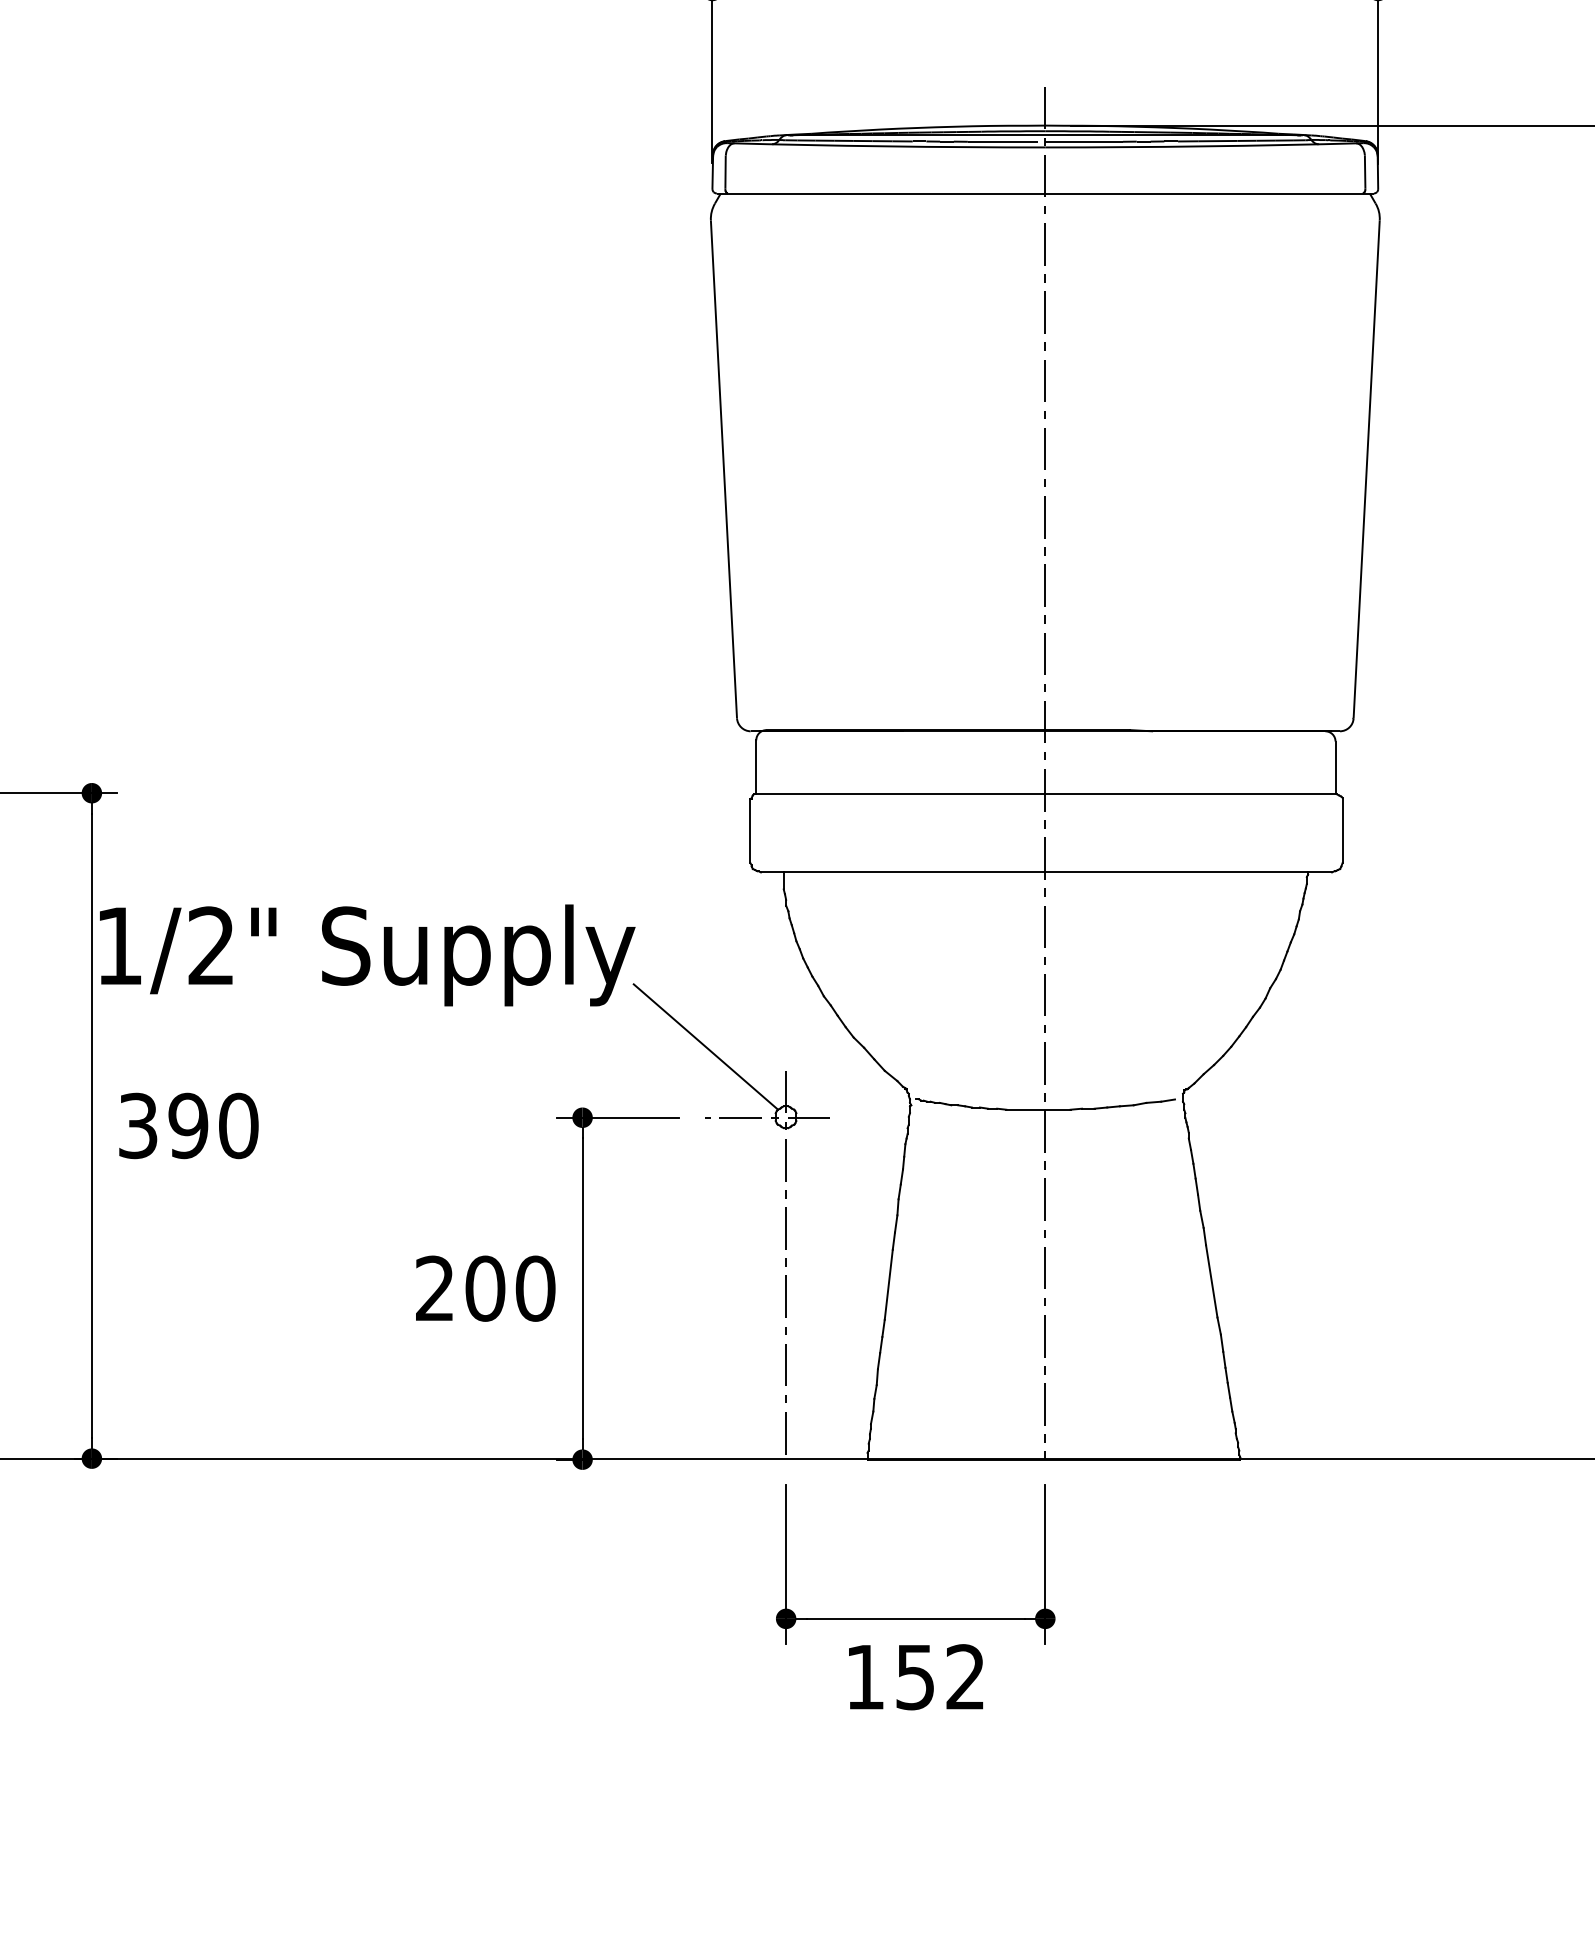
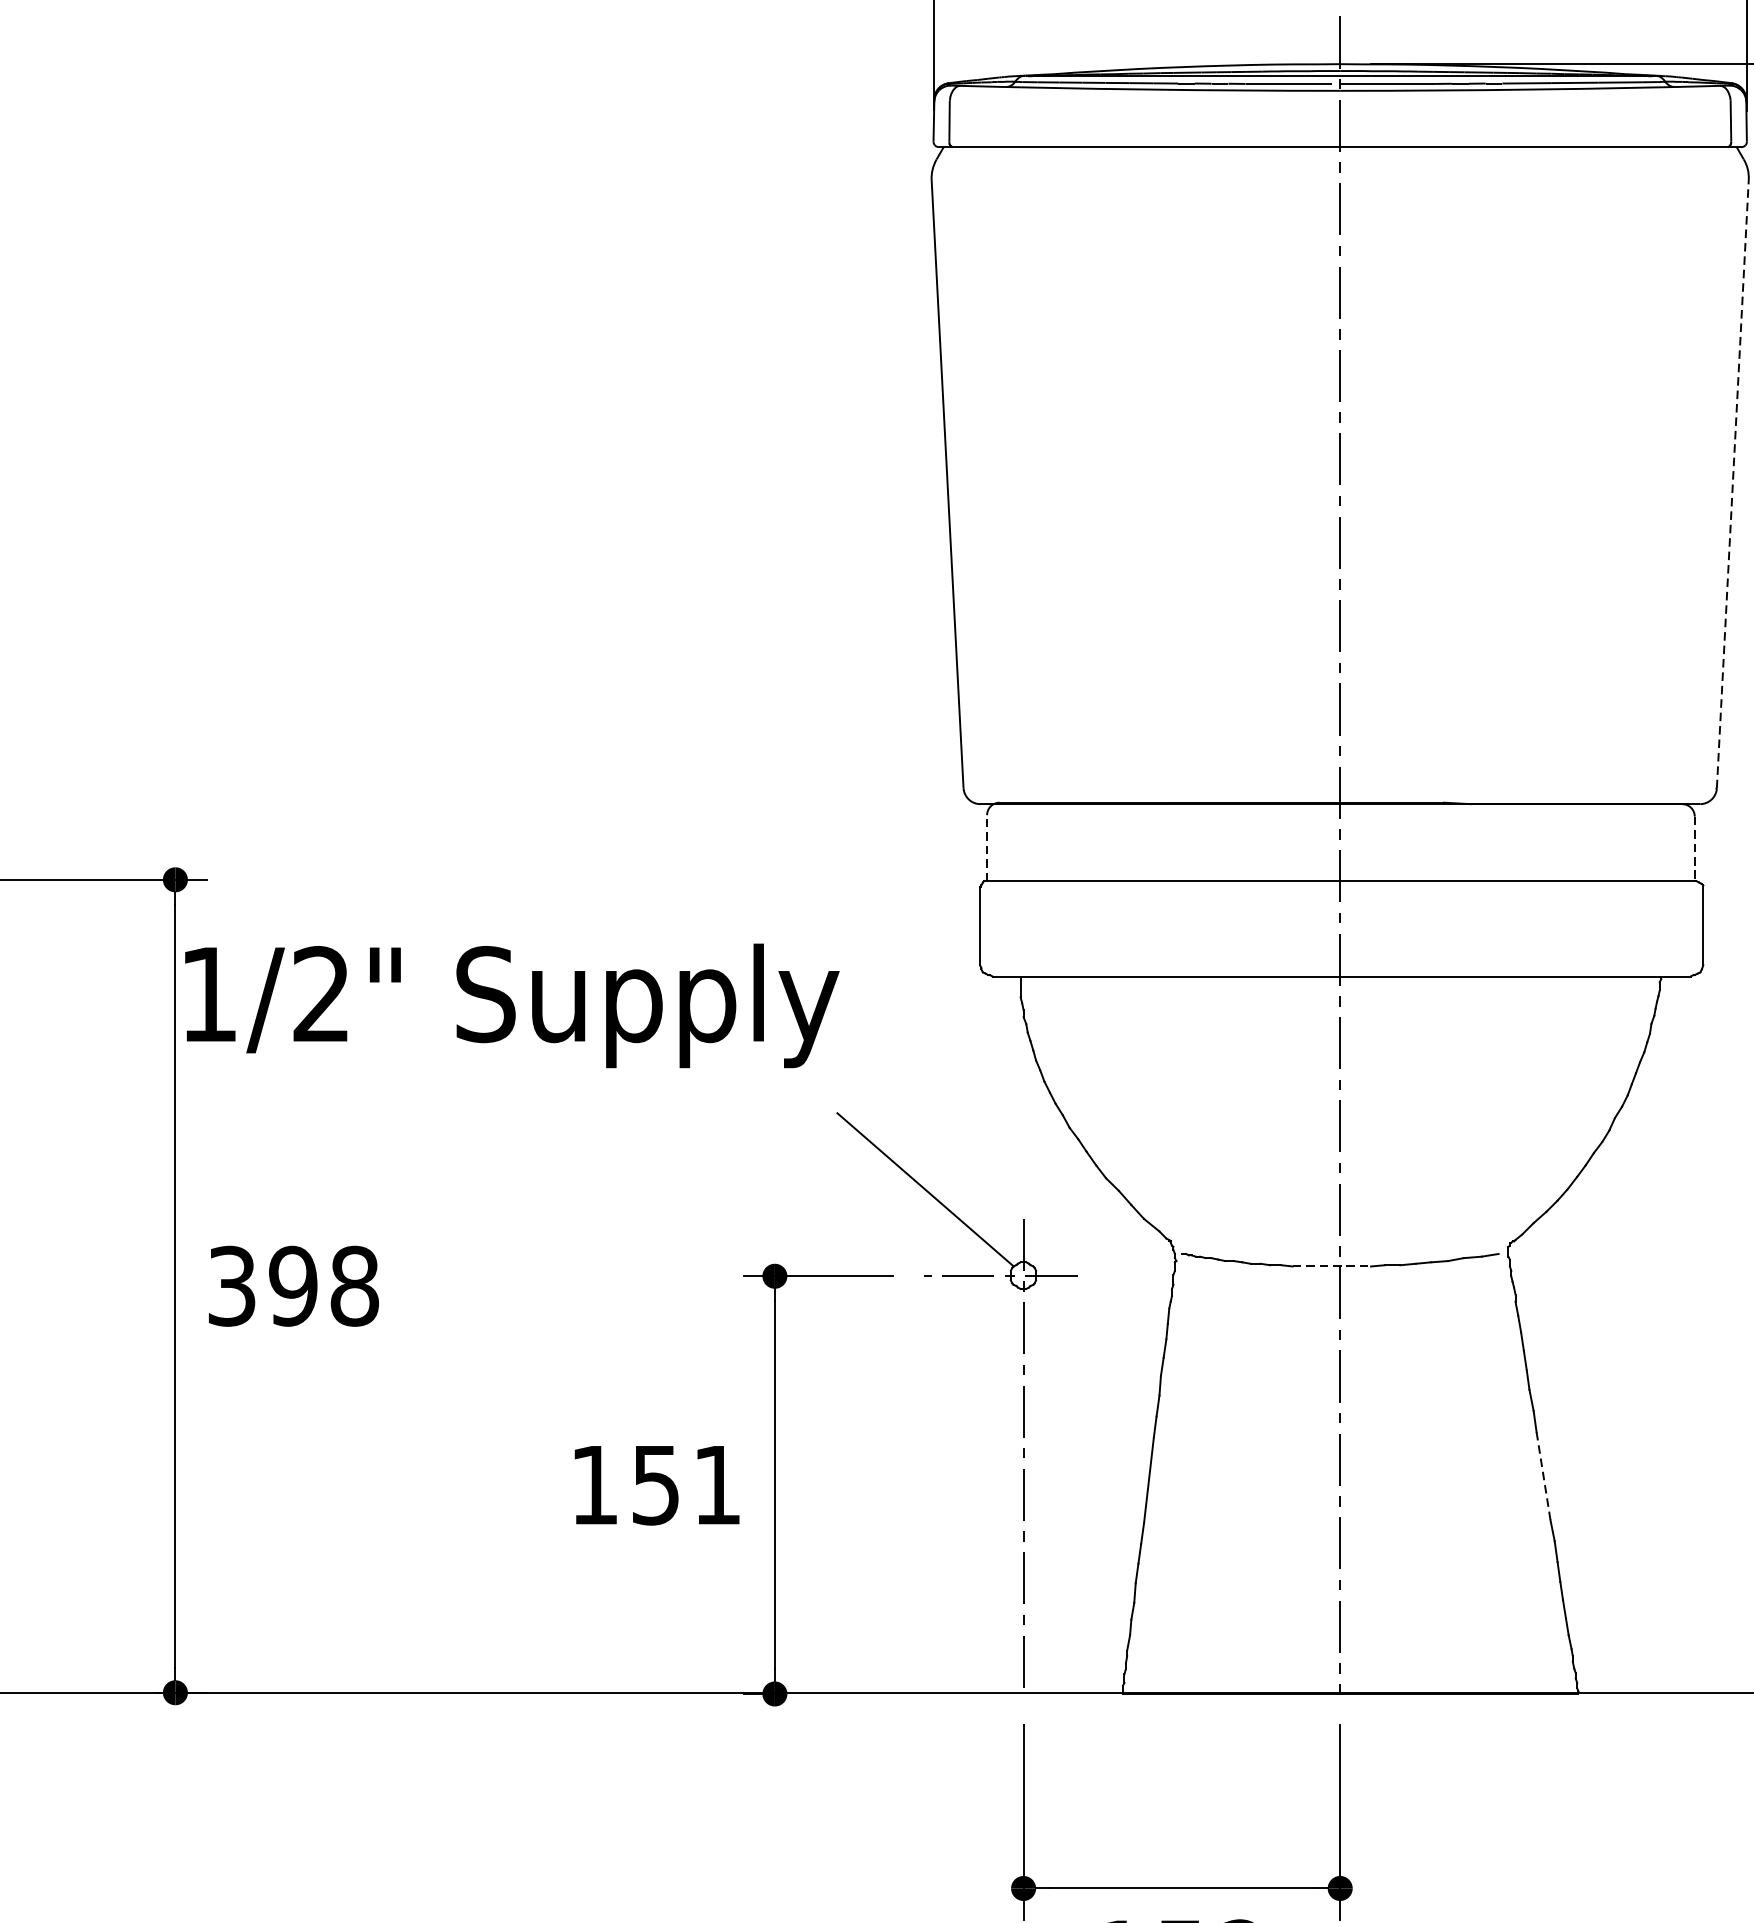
line: (1366, 468) -> (1732, 483), solid -> dashed
line: (756, 767) -> (987, 848), solid -> dashed
line: (1335, 768) -> (1694, 849), solid -> dashed
text: (367, 955) -> (512, 1005), moved
line: (1038, 1109) -> (1331, 1266), solid -> dashed
text: (238, 1125) -> (354, 1285), 390 -> 398
line: (1211, 1281) -> (1543, 1476), solid -> dashed
text: (485, 1288) -> (656, 1484), 200 -> 151

